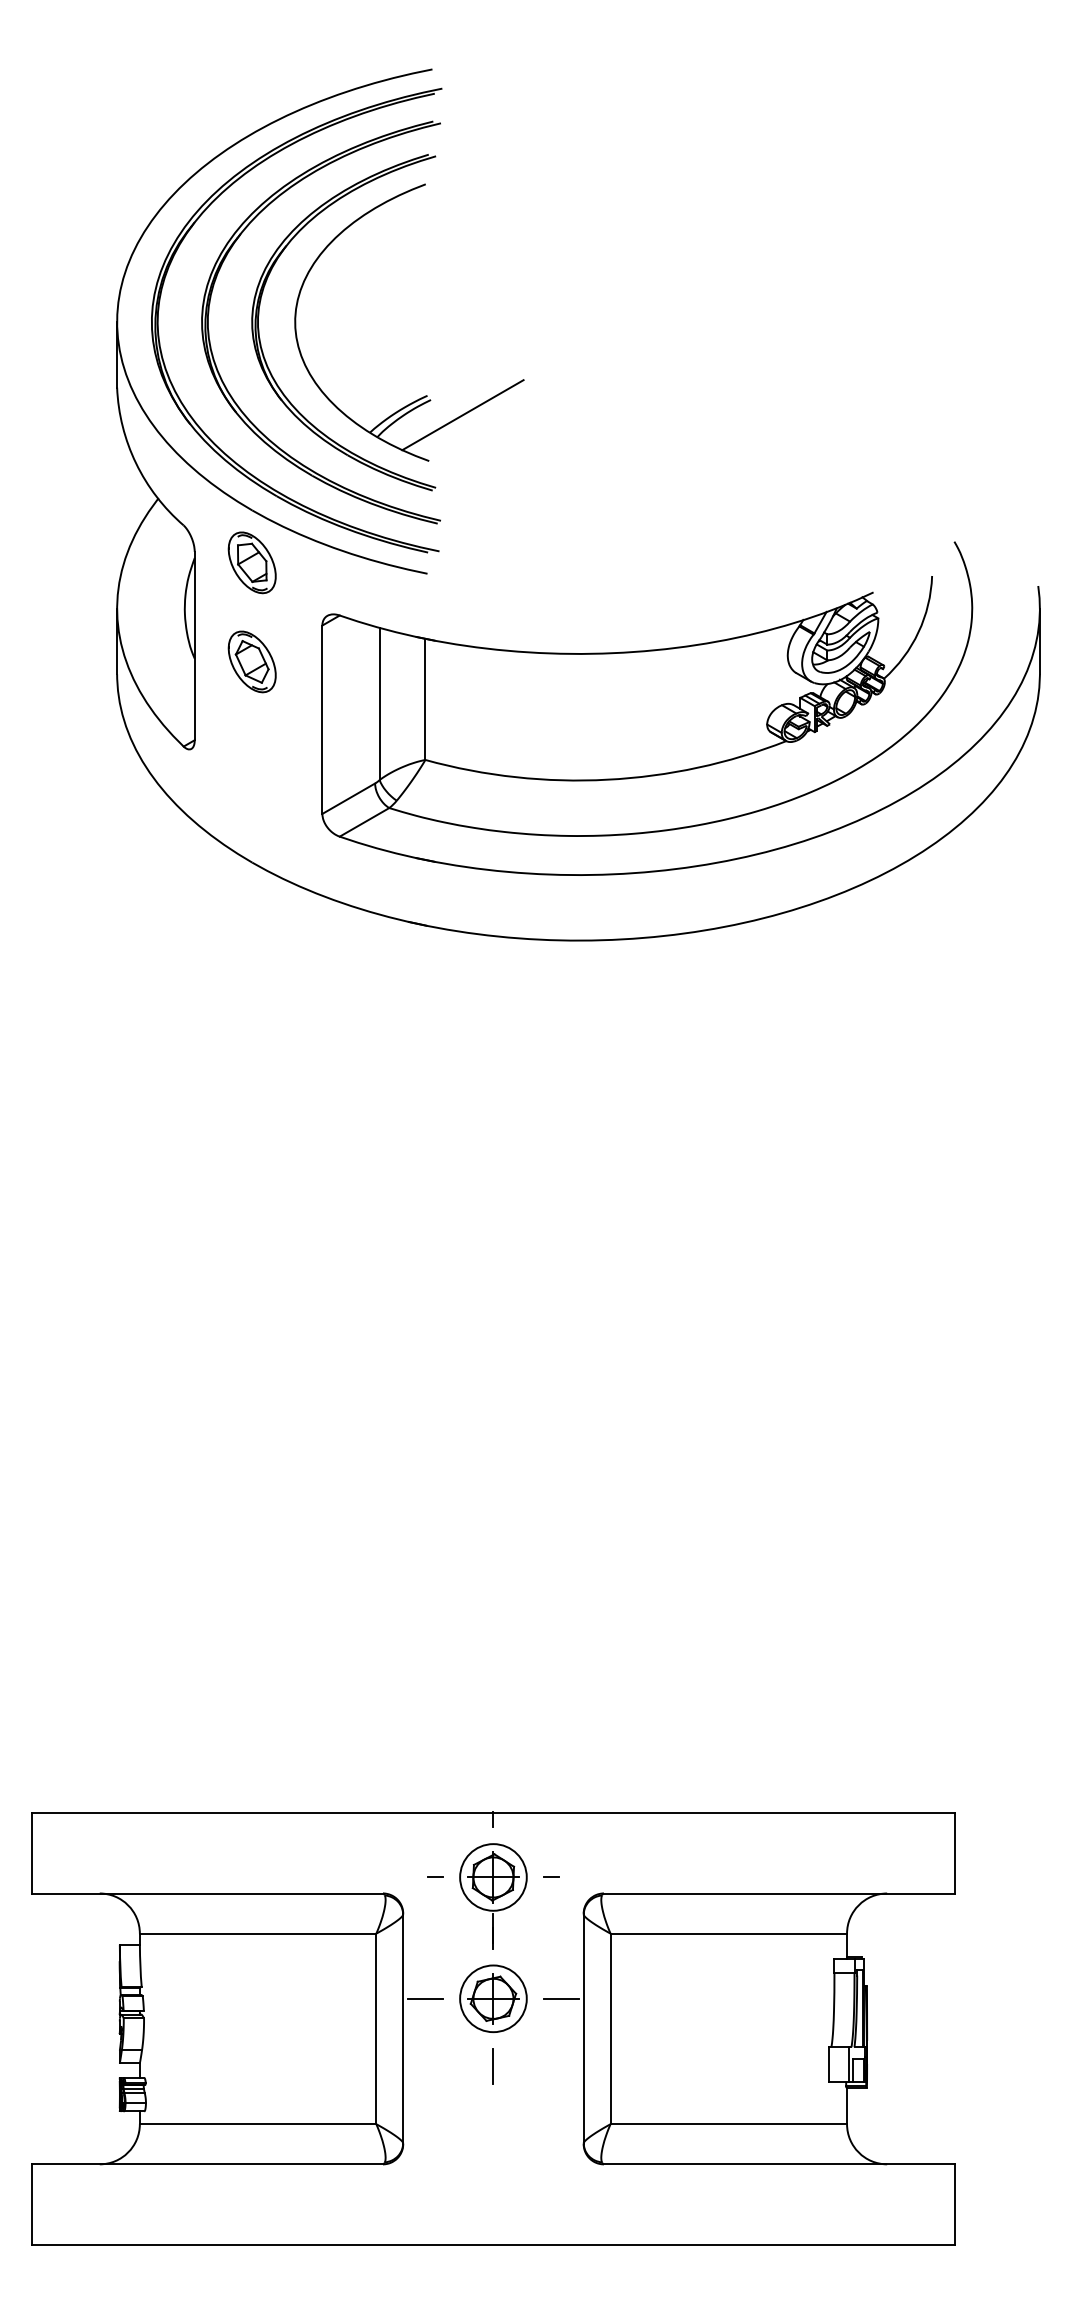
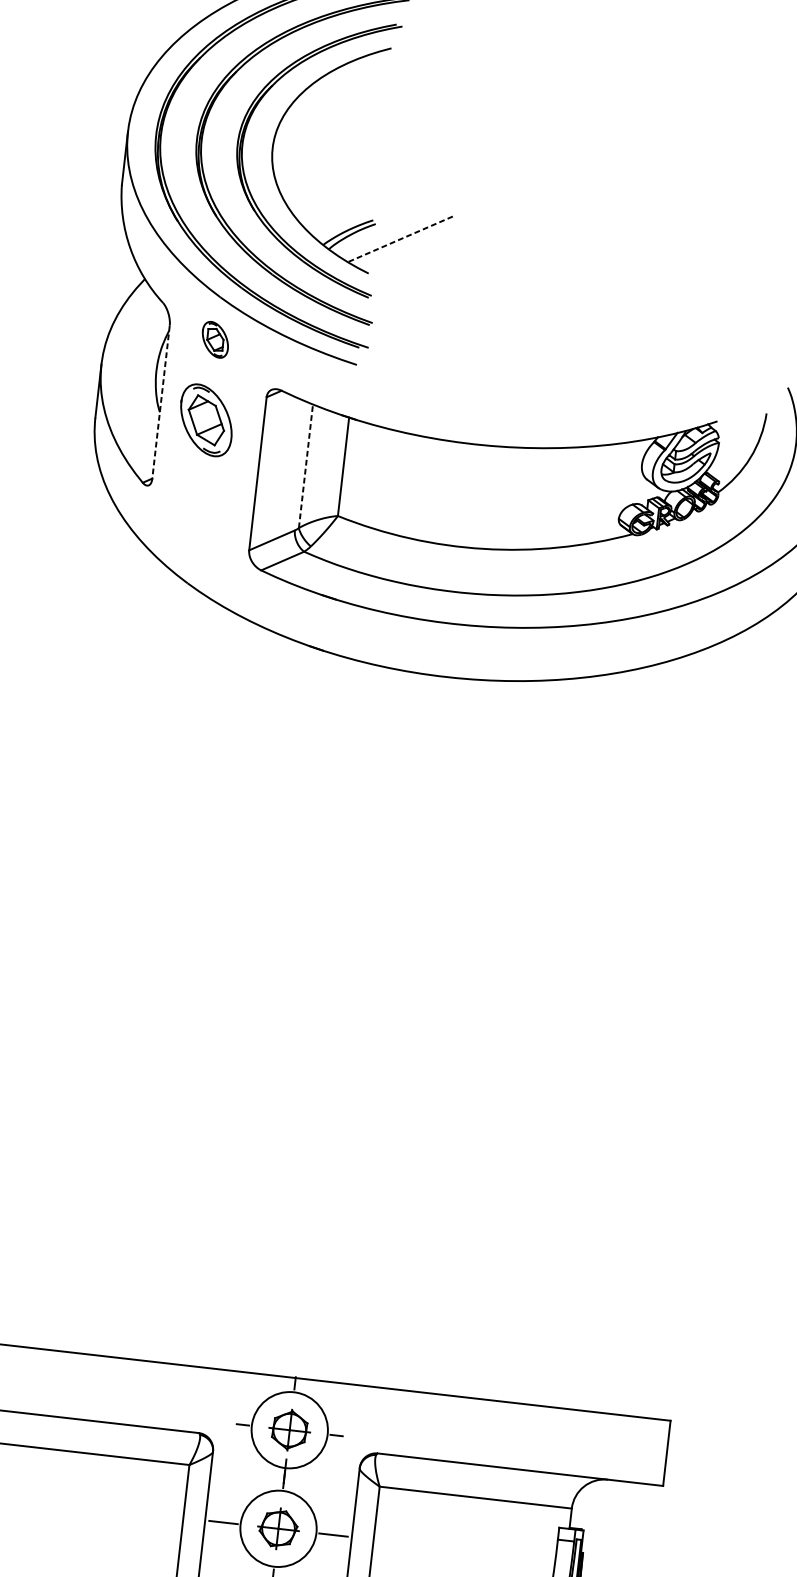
line: (462, 415) -> (399, 239), solid -> dashed
part: (251, 562) -> (214, 339), size x0.7
line: (194, 646) -> (160, 402), solid -> dashed
part: (251, 661) -> (205, 419), size x1.4
line: (379, 703) -> (305, 465), solid -> dashed
circle: (493, 1877) -> (289, 1430), size x1.4
circle: (493, 1998) -> (278, 1528), size x1.4

